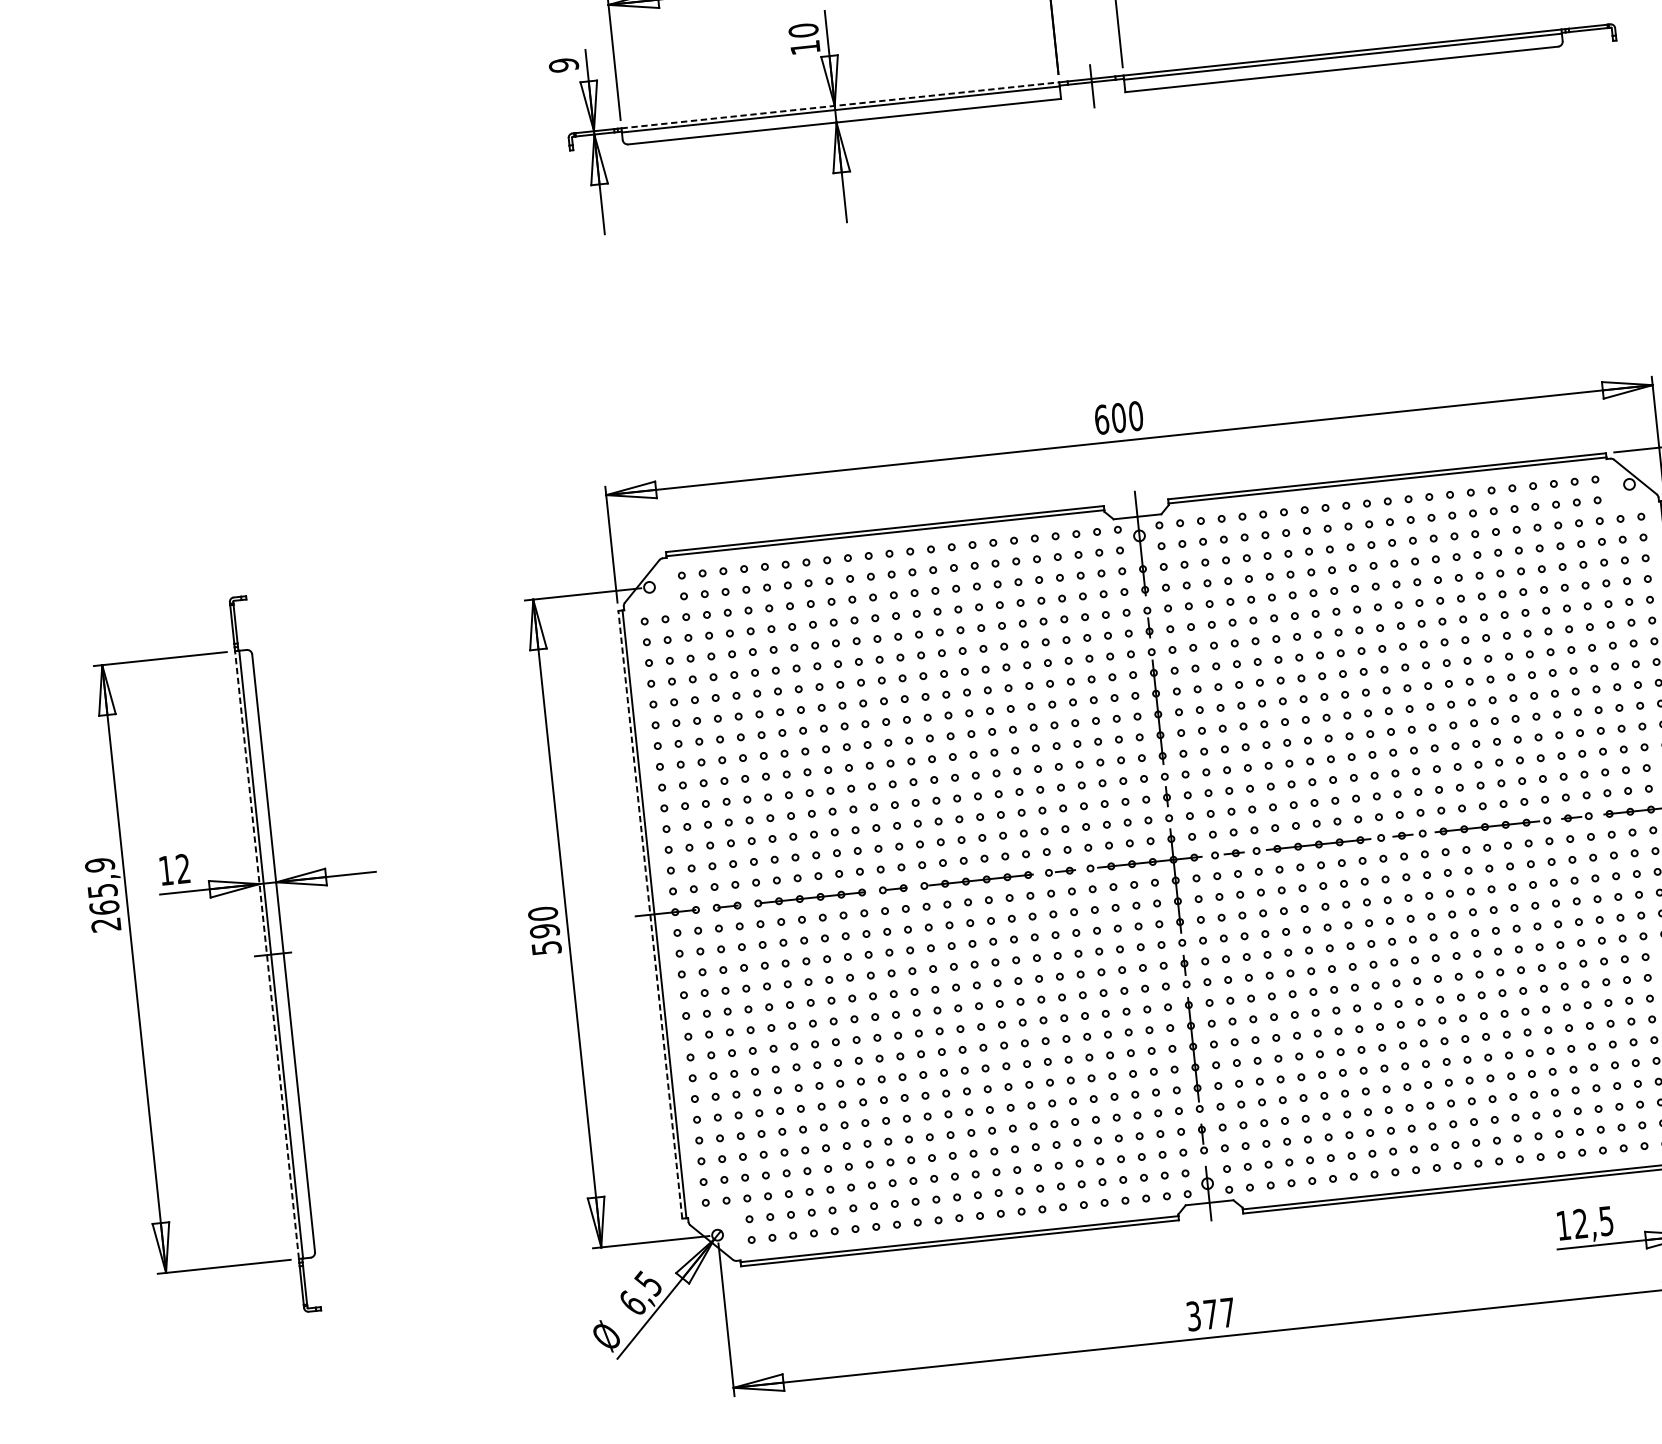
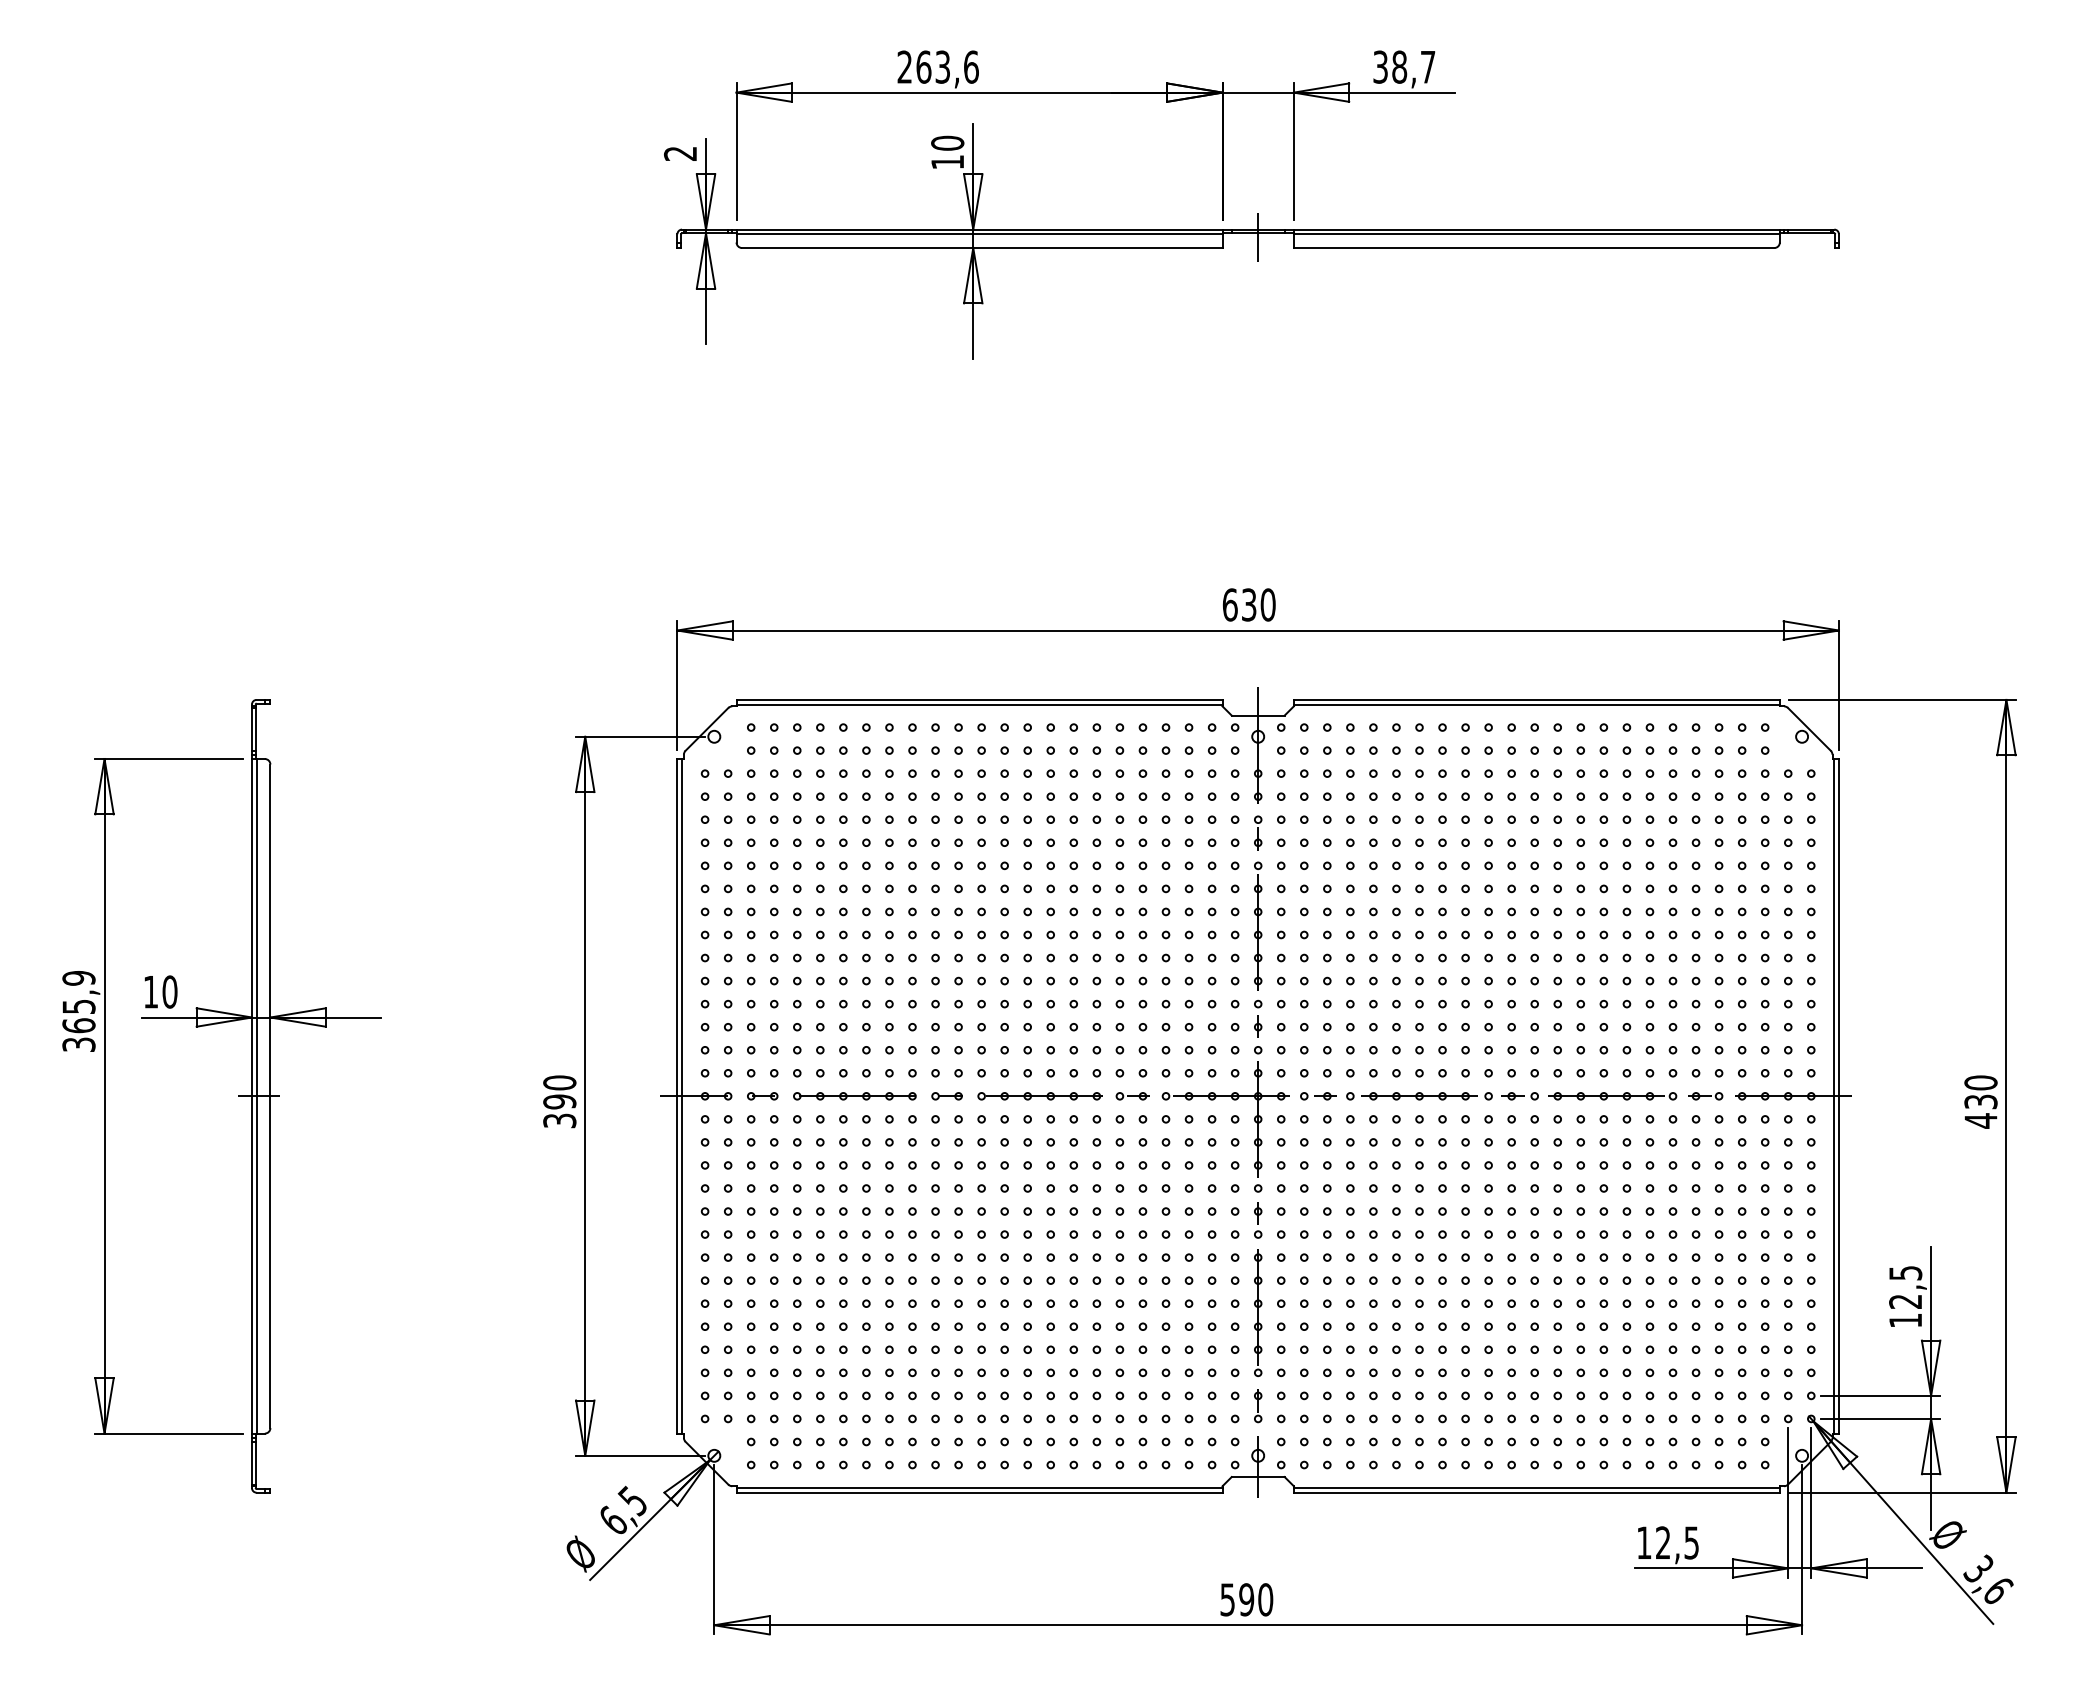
text: (563, 65) -> (680, 153), 9 -> 2
line: (840, 105) -> (979, 229), dashed -> solid
text: (1118, 417) -> (1248, 604), 600 -> 630
text: (182, 868) -> (169, 991), 12 -> 10
line: (650, 914) -> (677, 1095), dashed -> solid
text: (105, 924) -> (78, 1044), 265,9 -> 365,9
text: (546, 947) -> (559, 1120), 590 -> 390
line: (266, 954) -> (251, 1095), dashed -> solid
text: (1211, 1314) -> (1247, 1599), 377 -> 590

